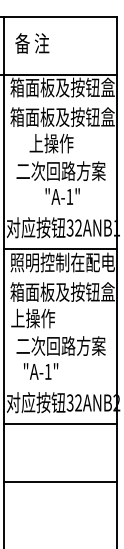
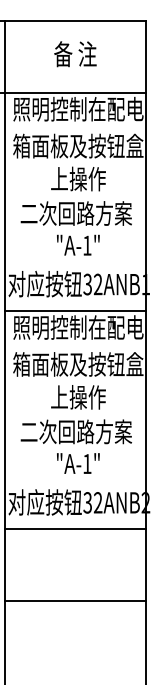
text: (32, 43) -> (75, 54), moved
text: (62, 87) -> (78, 108), 箱面板及按钮盒 -> 照明控制在配电
text: (51, 143) -> (78, 178), moved
text: (33, 318) -> (78, 397), moved
text: (41, 371) -> (78, 463), moved

